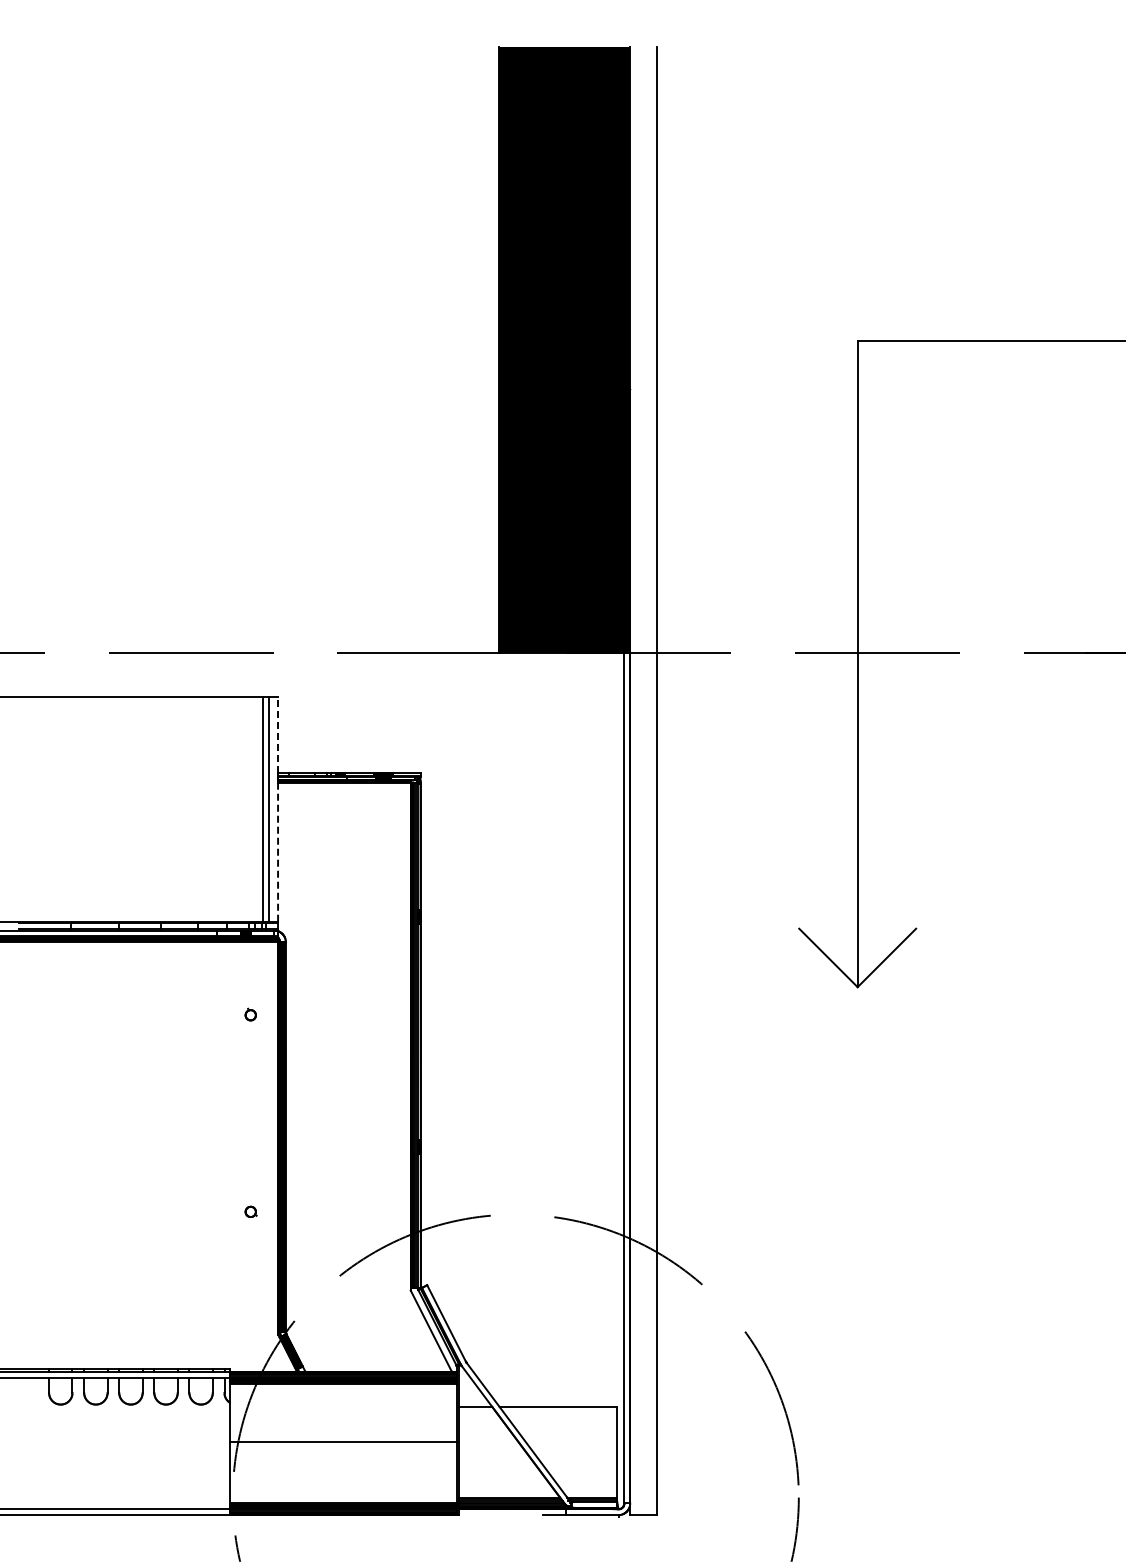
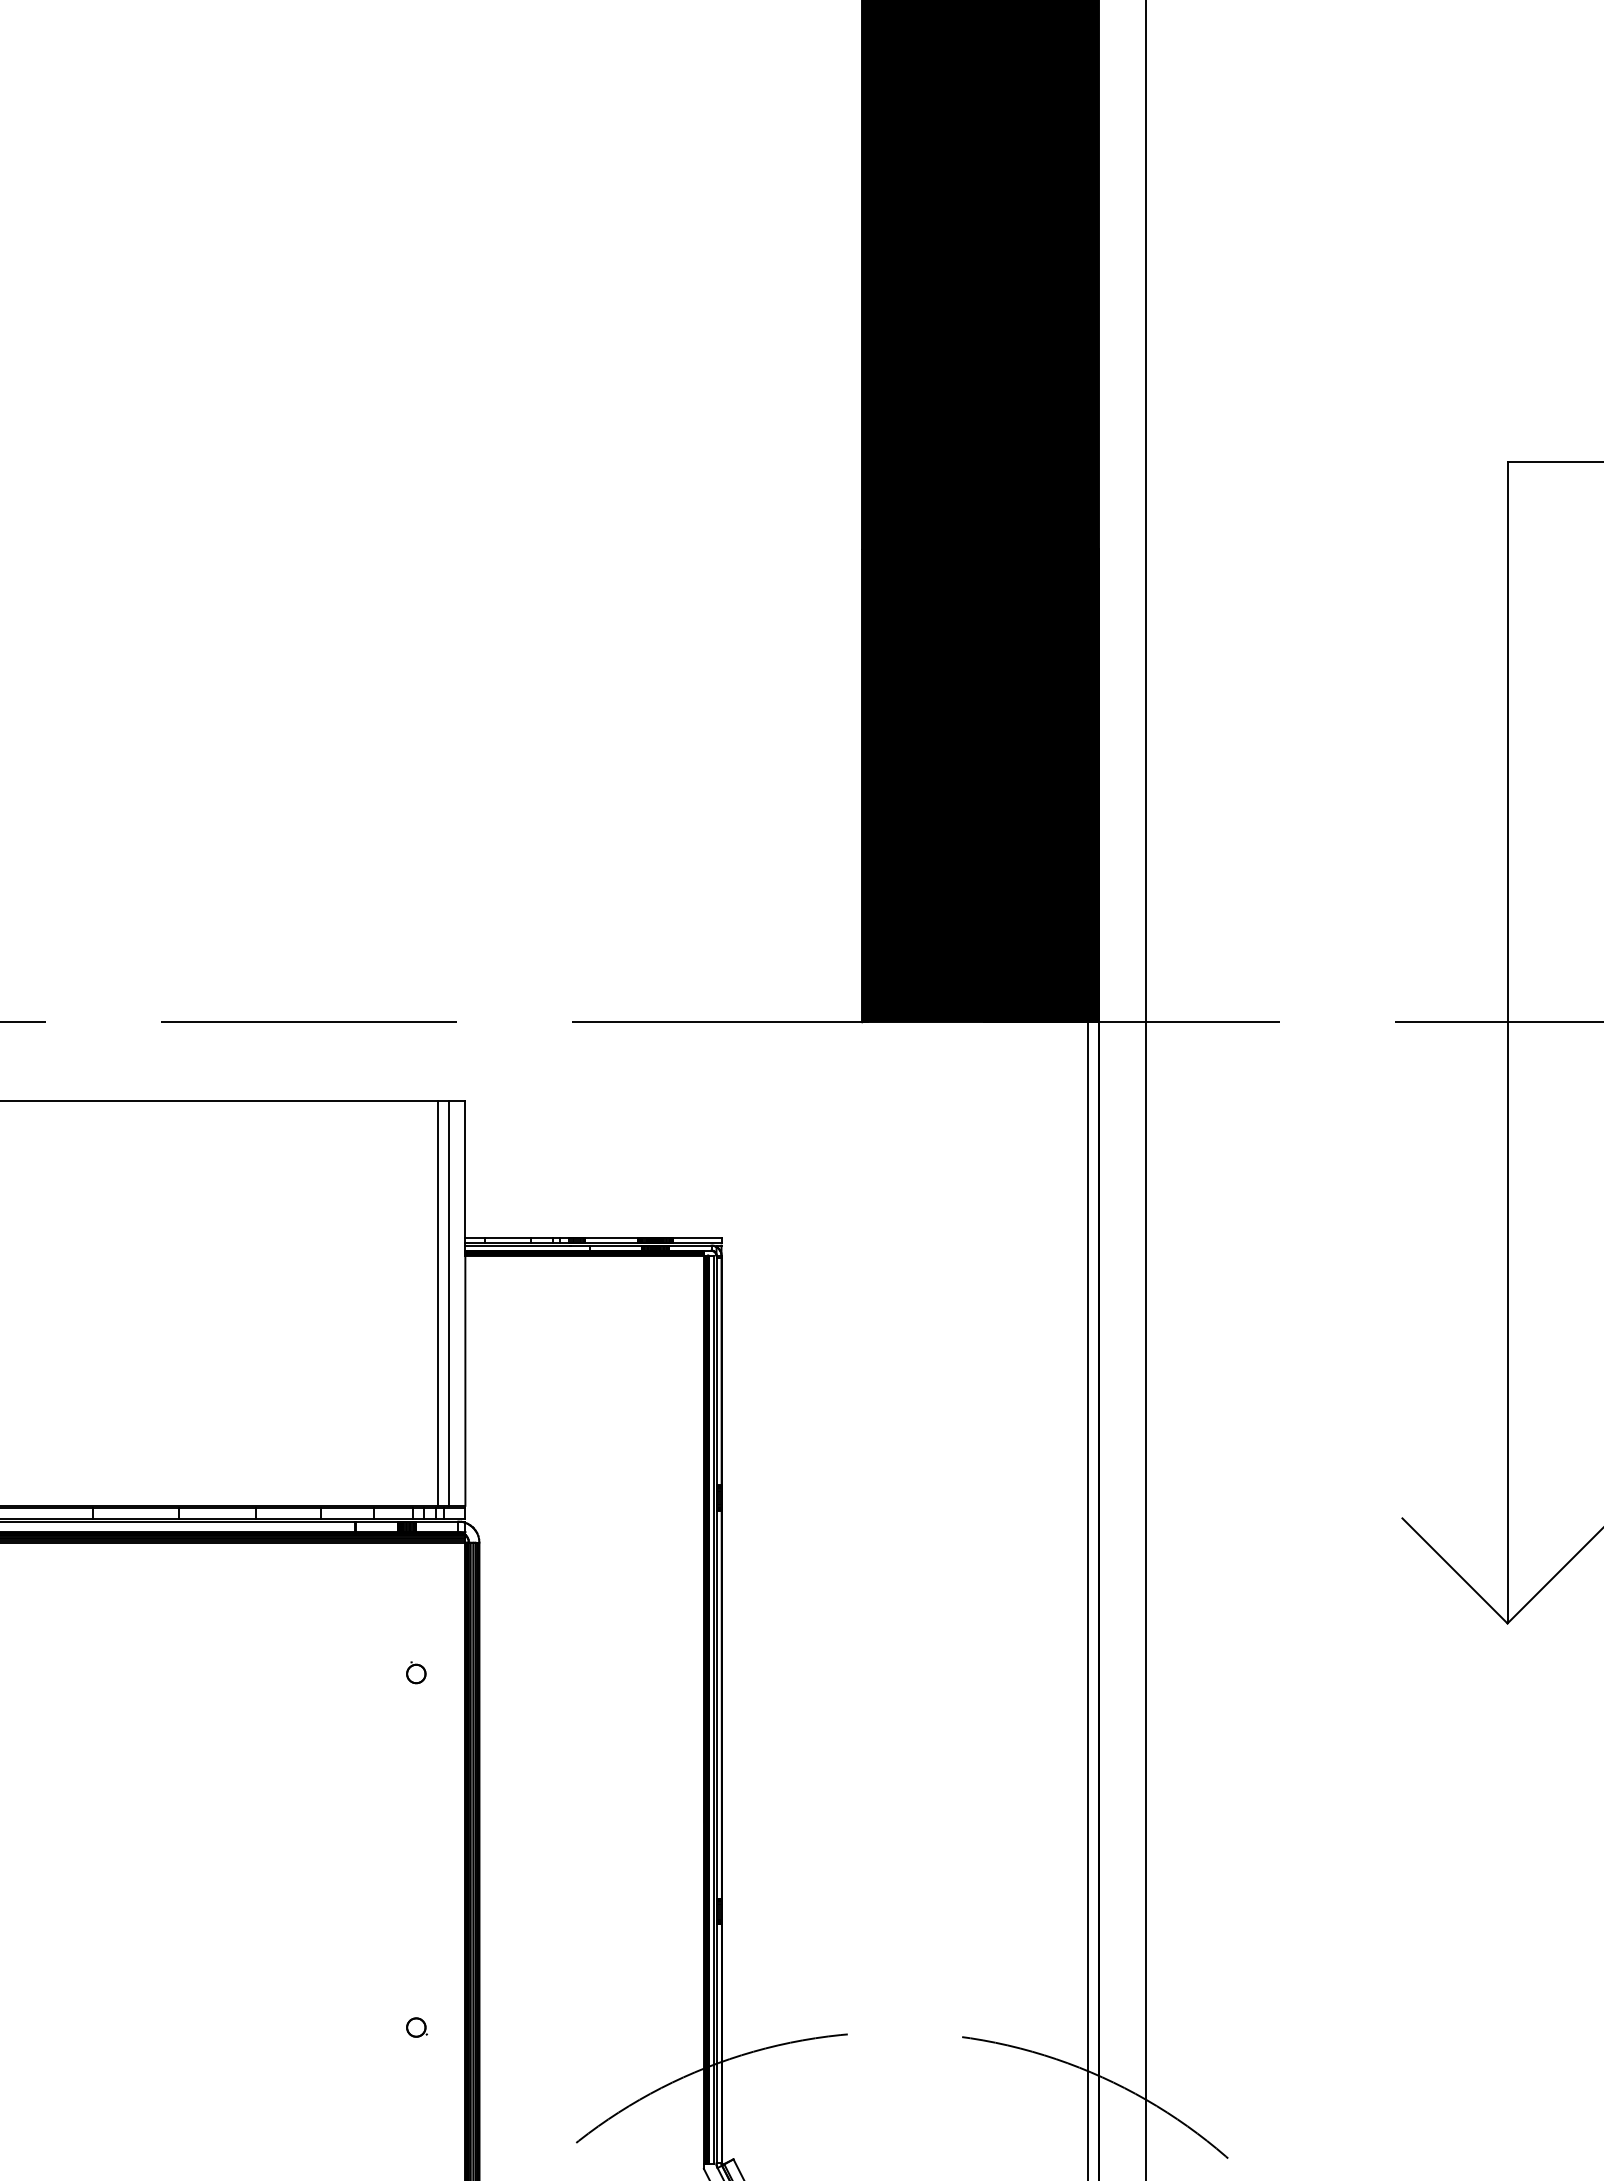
line: (278, 734) -> (466, 1169), dashed -> solid
line: (278, 852) -> (466, 1381), dashed -> solid

